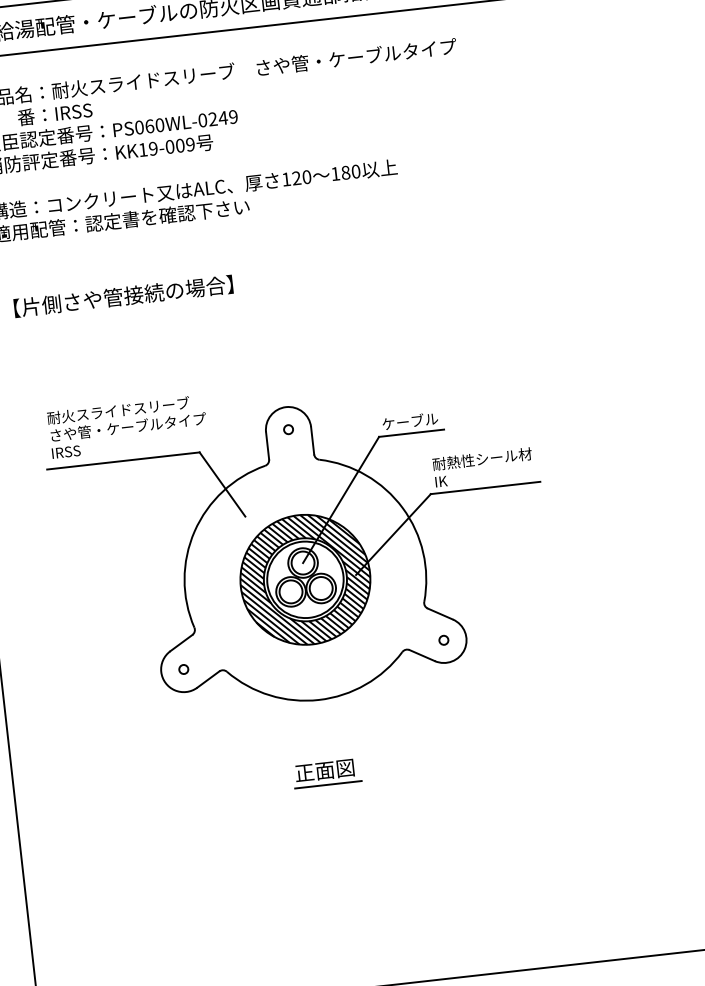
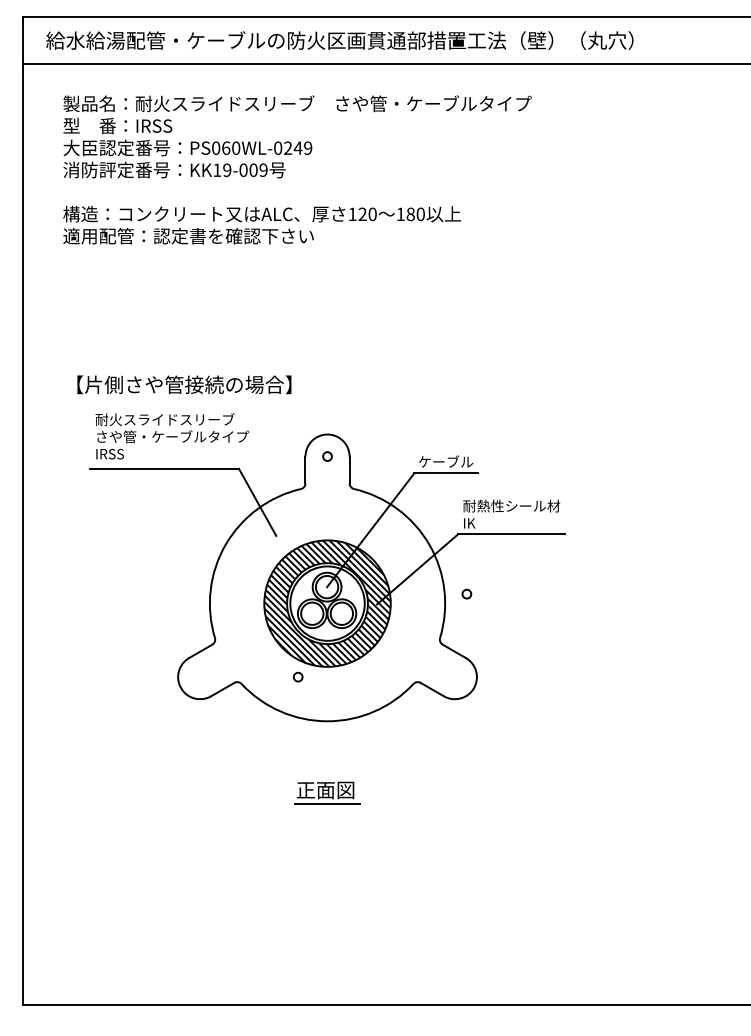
text: (123, 296) -> (184, 384), moved
circle: (443, 639) -> (466, 593), moved
circle: (183, 668) -> (297, 676), moved

